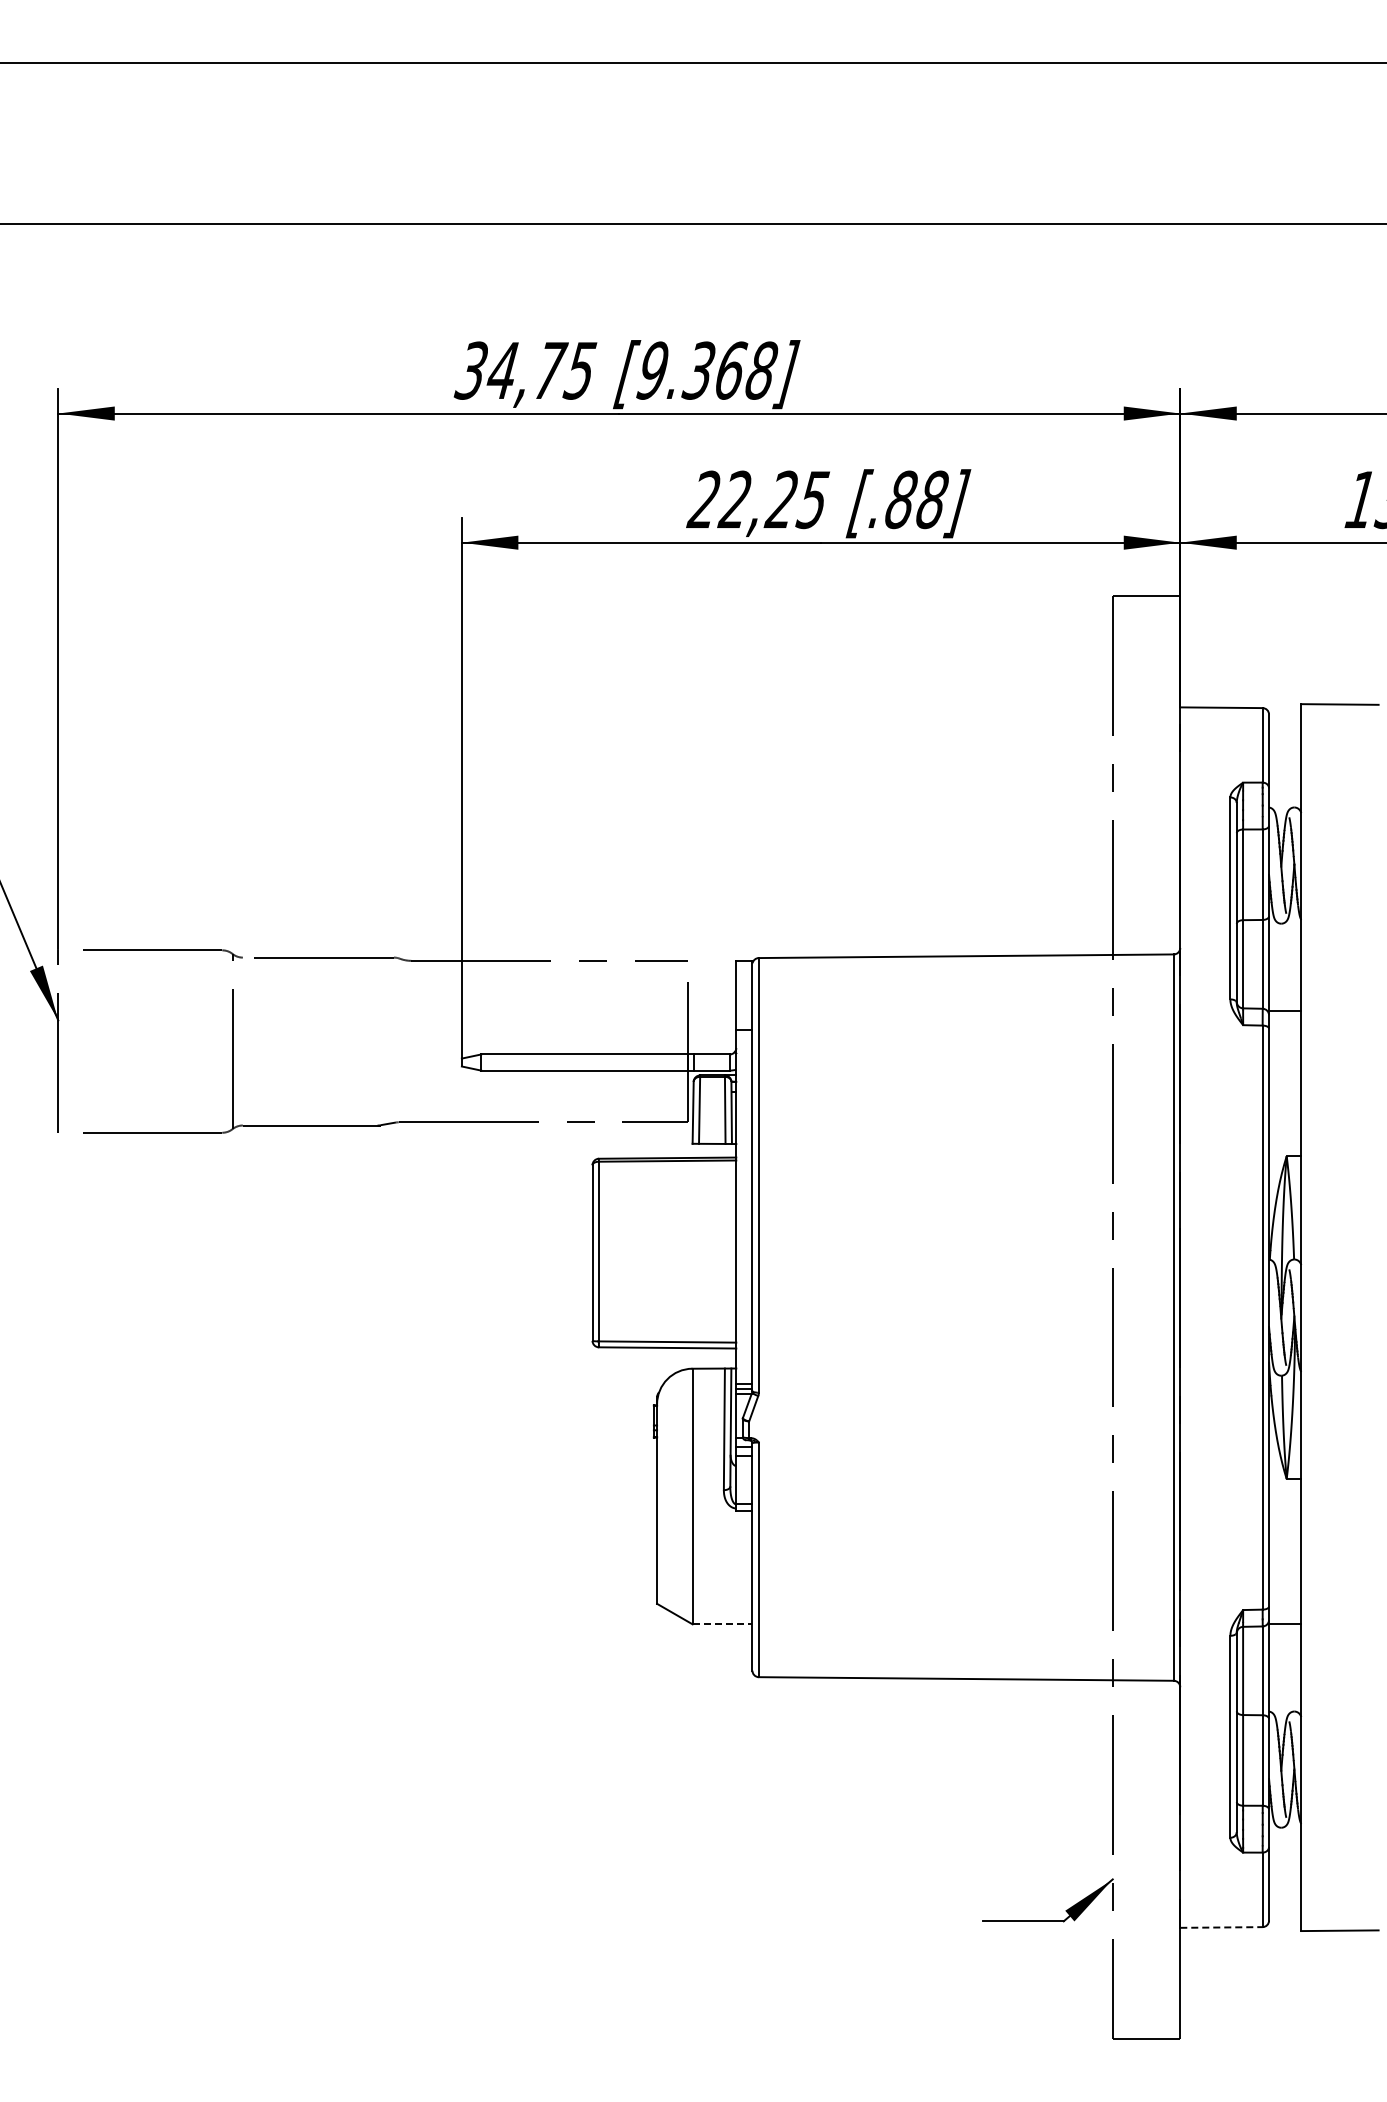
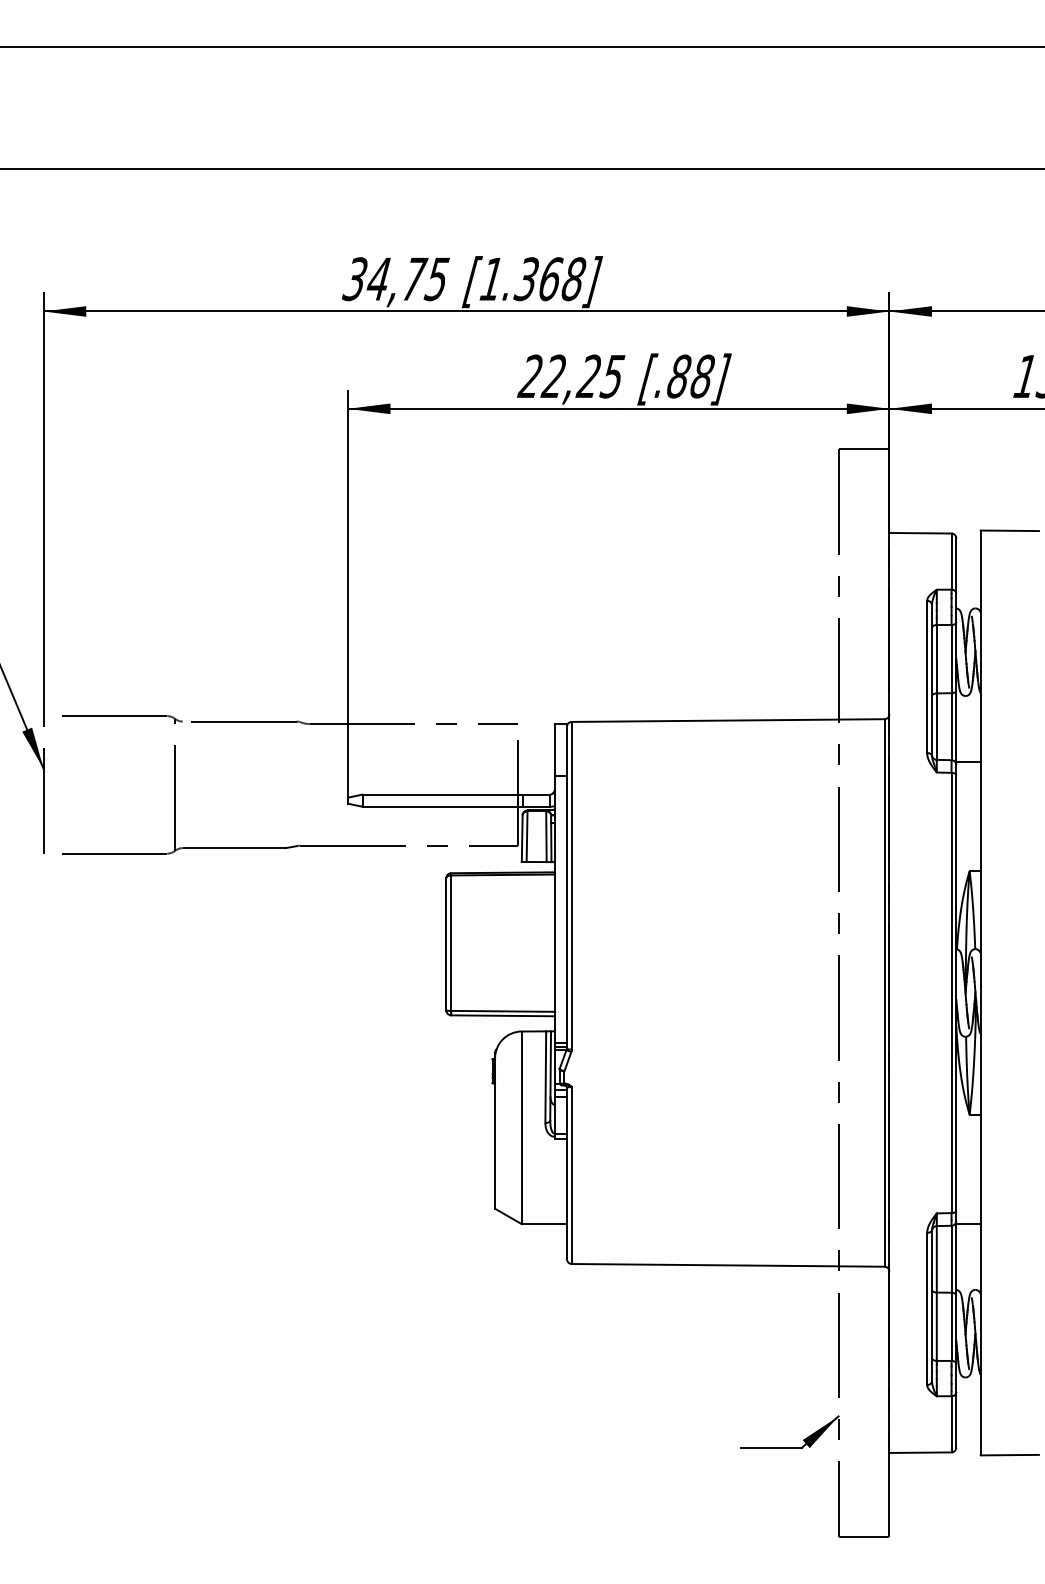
text: (652, 370) -> (491, 279), [9.368] -> [1.368]
line: (722, 1624) -> (544, 1224), dashed -> solid
line: (1221, 1927) -> (920, 1452), dashed -> solid

